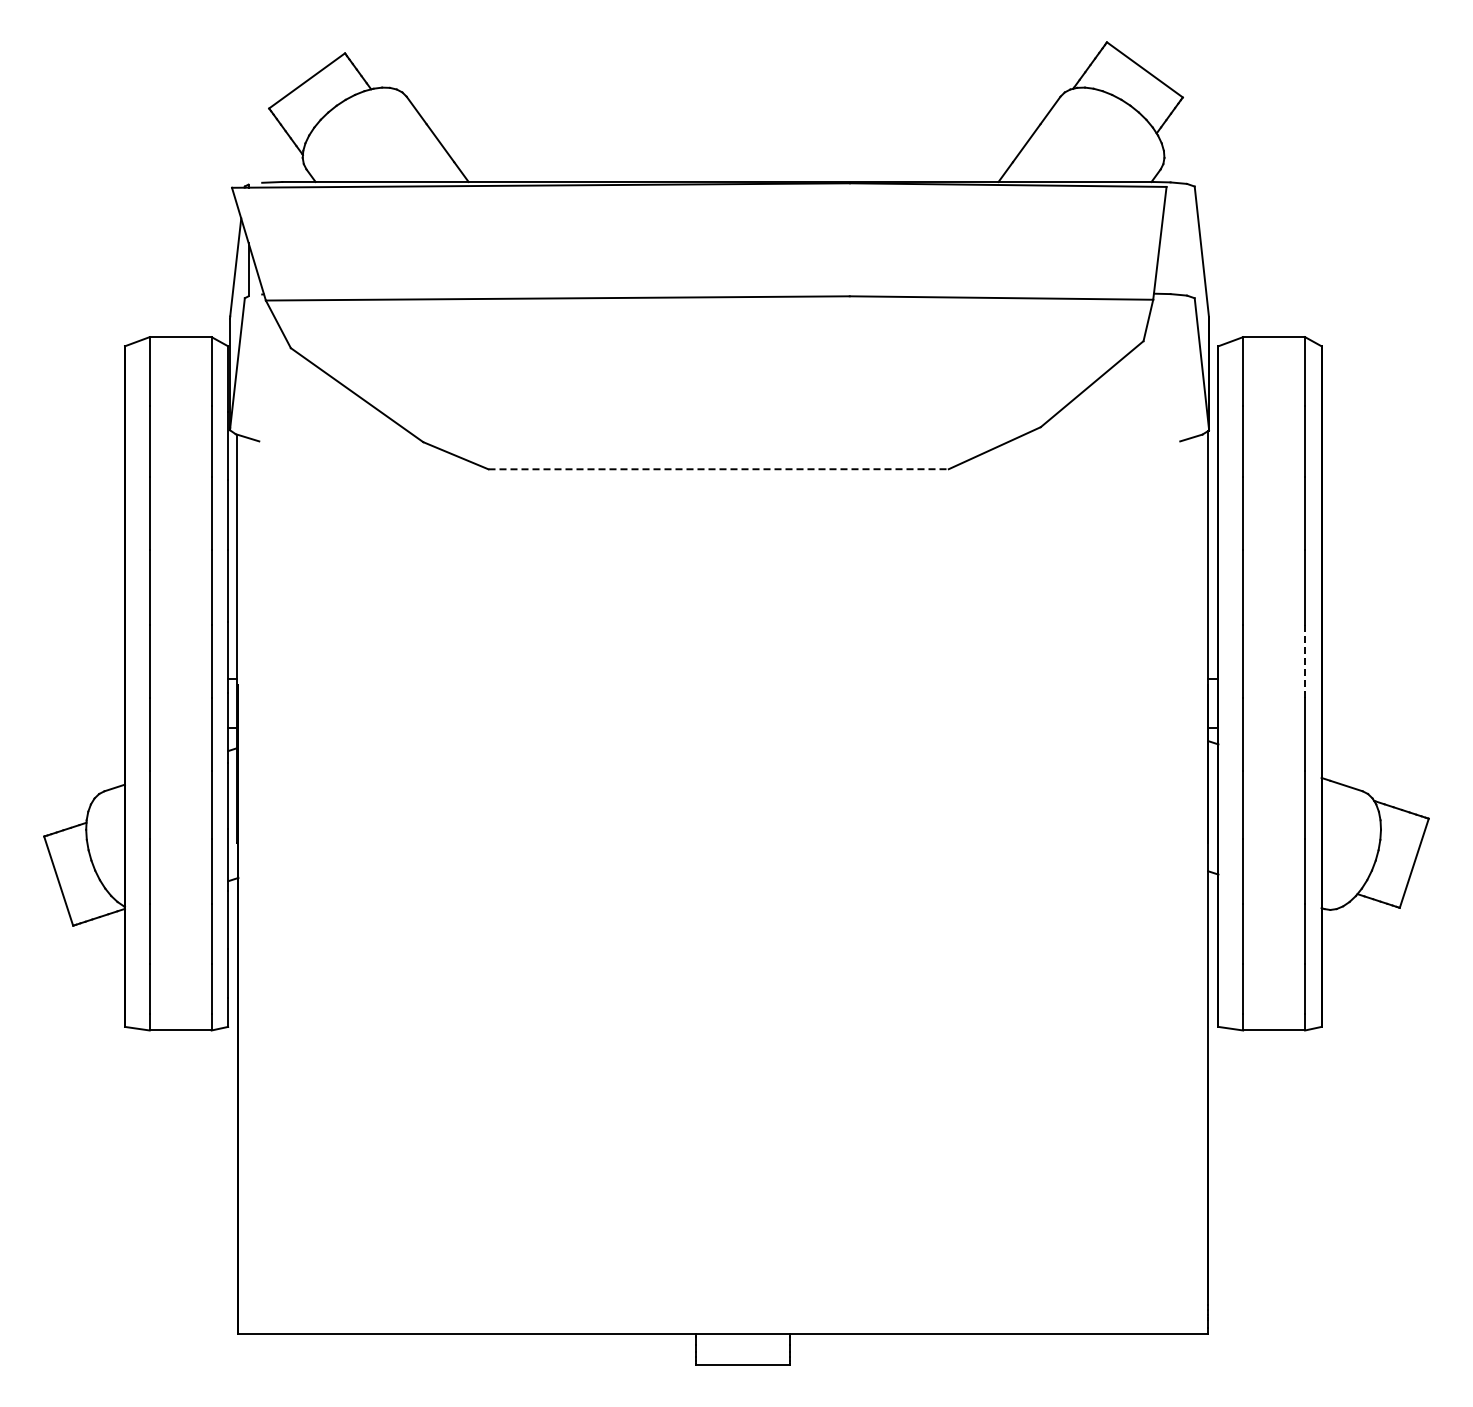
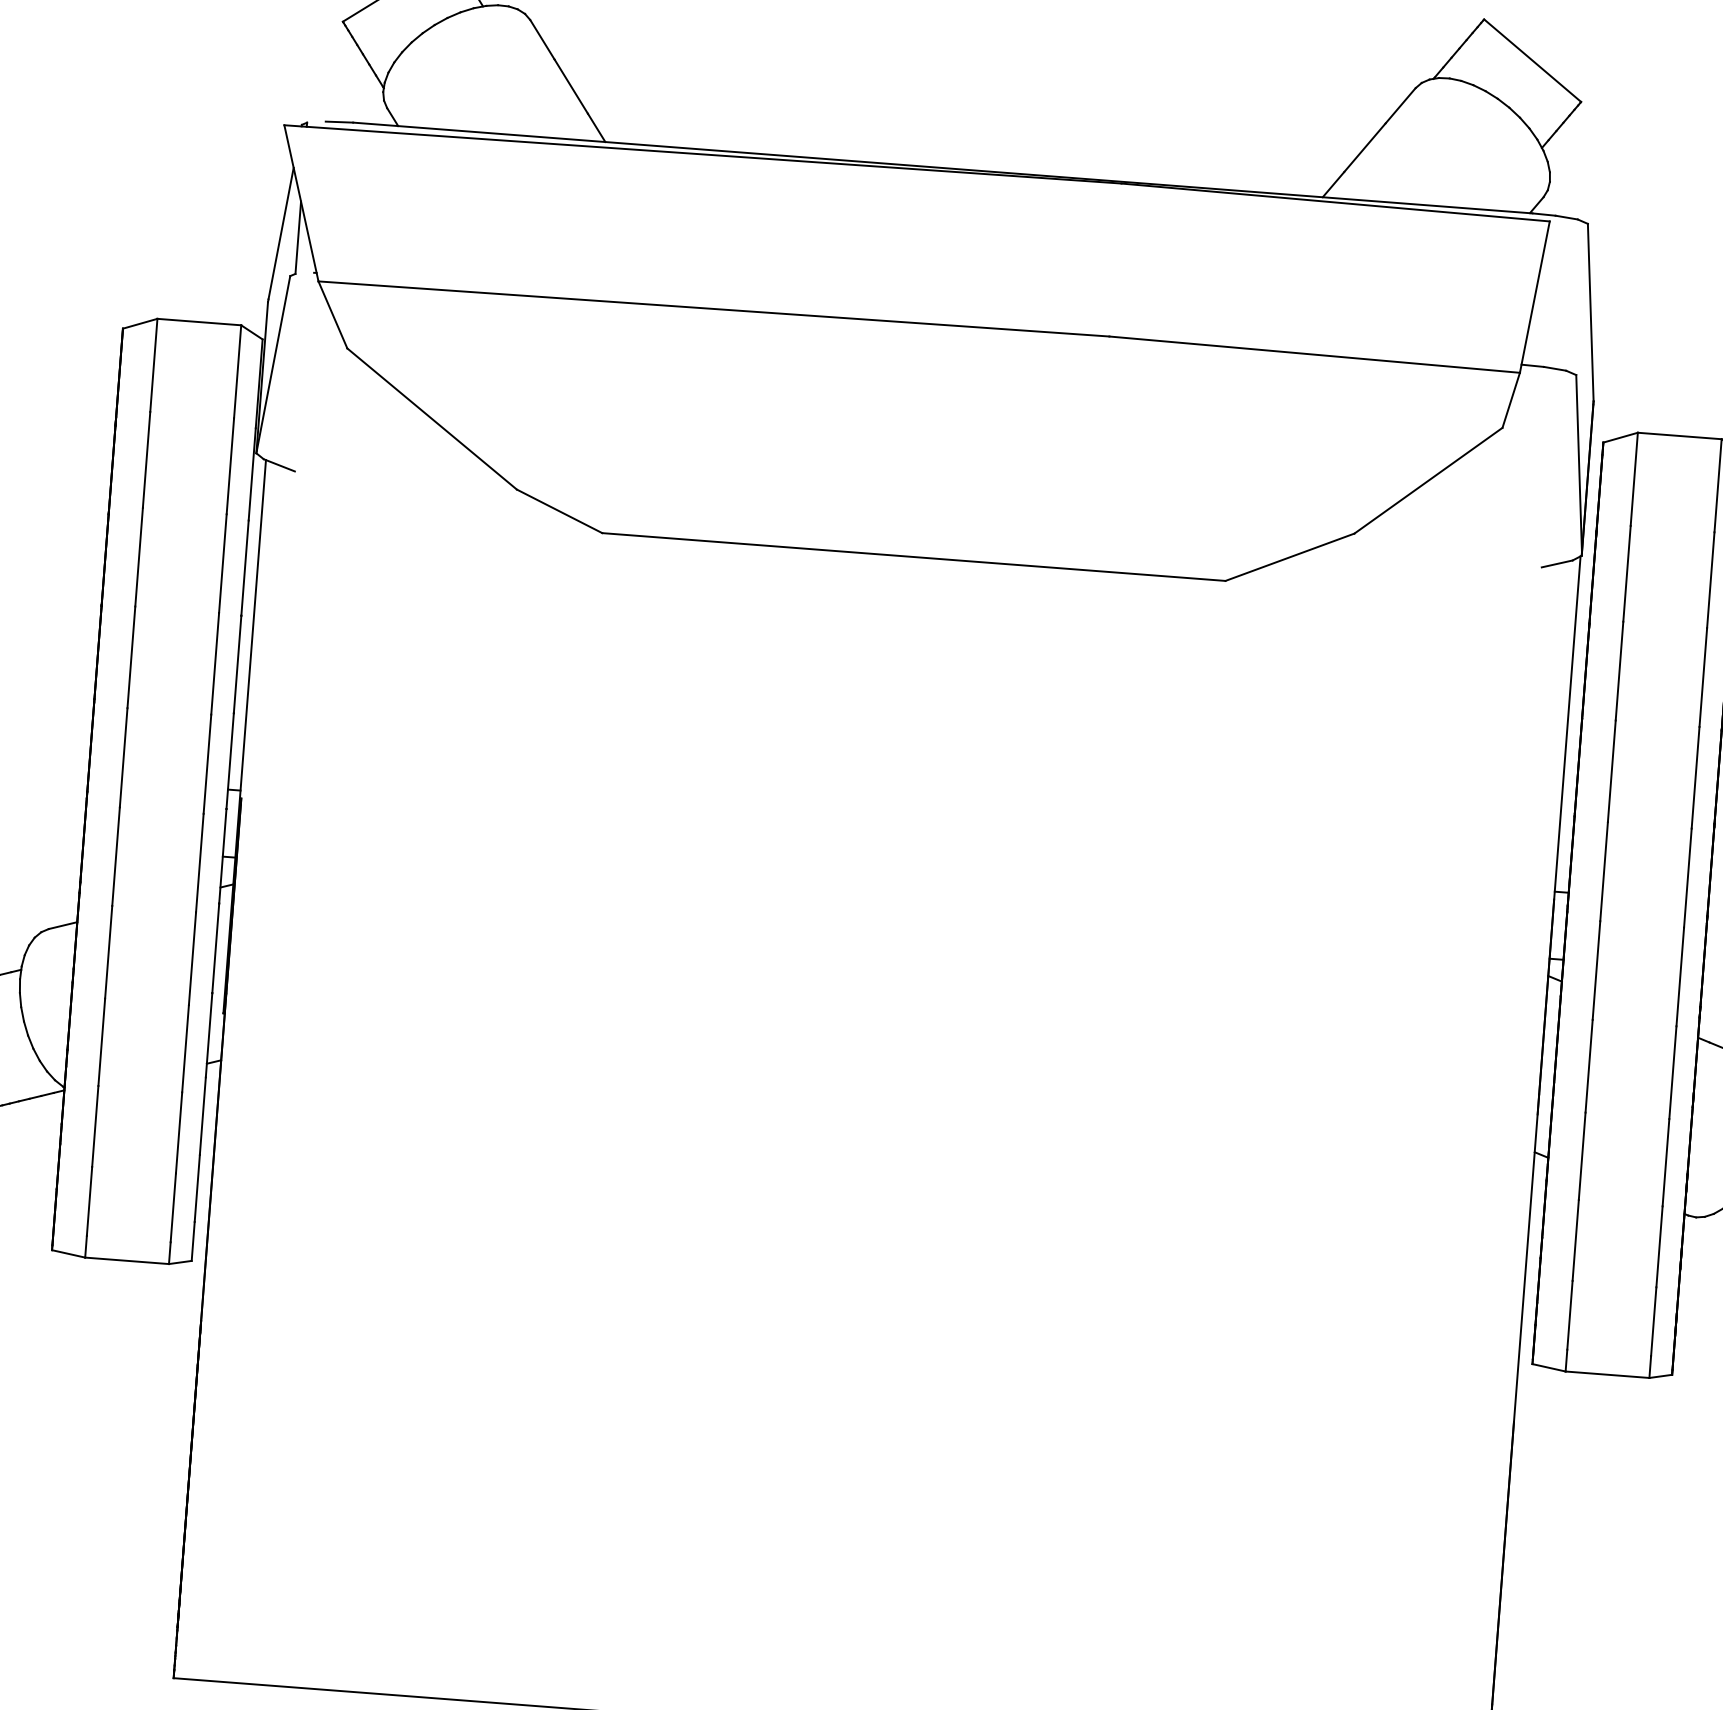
line: (719, 469) -> (915, 557), dashed -> solid
line: (1305, 661) -> (1688, 878), dashed -> solid

